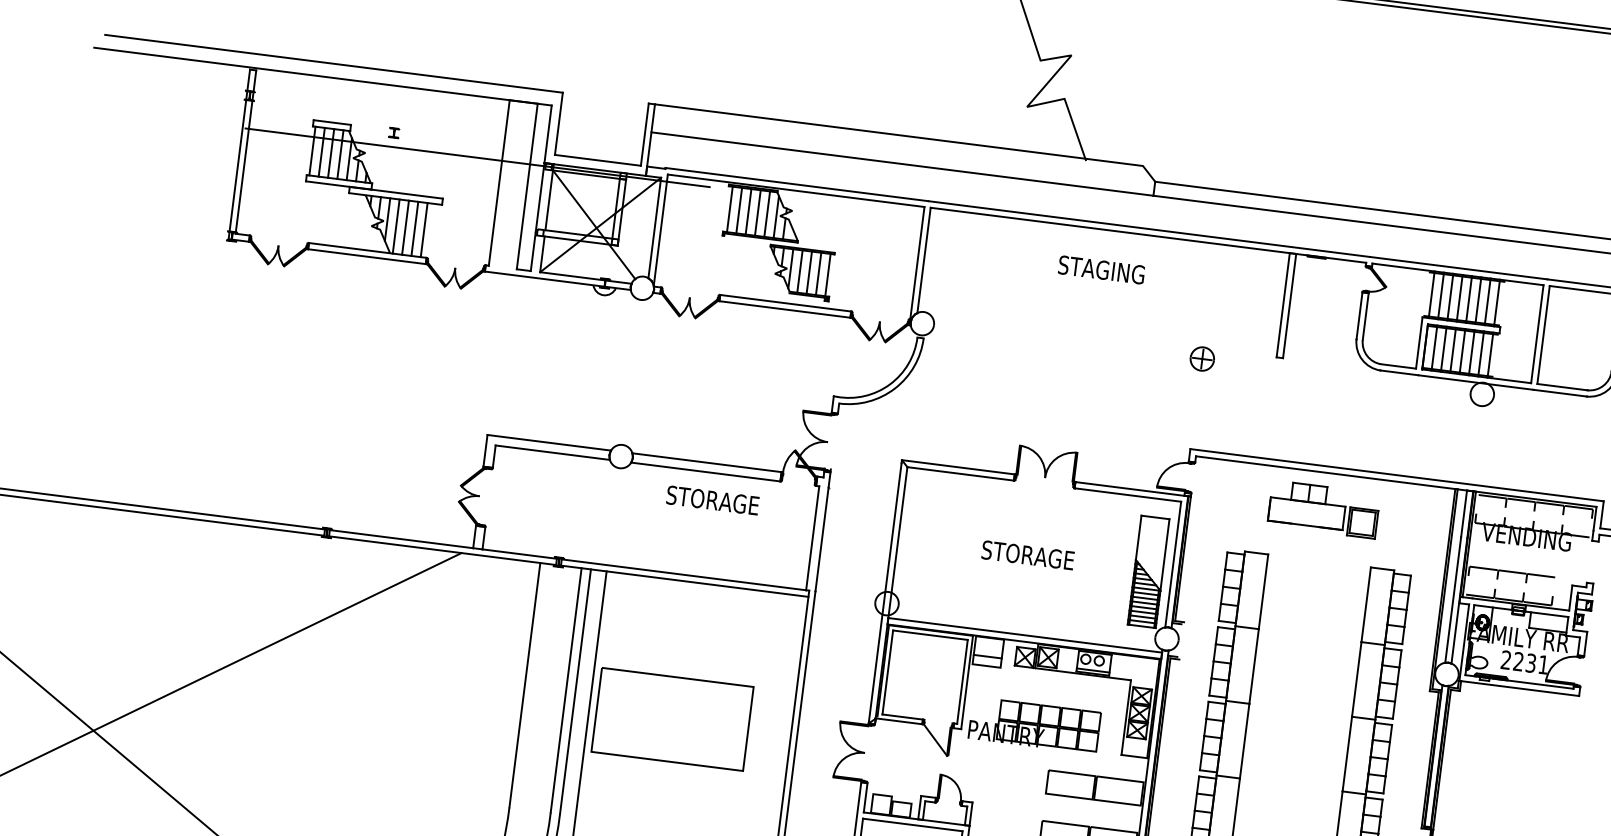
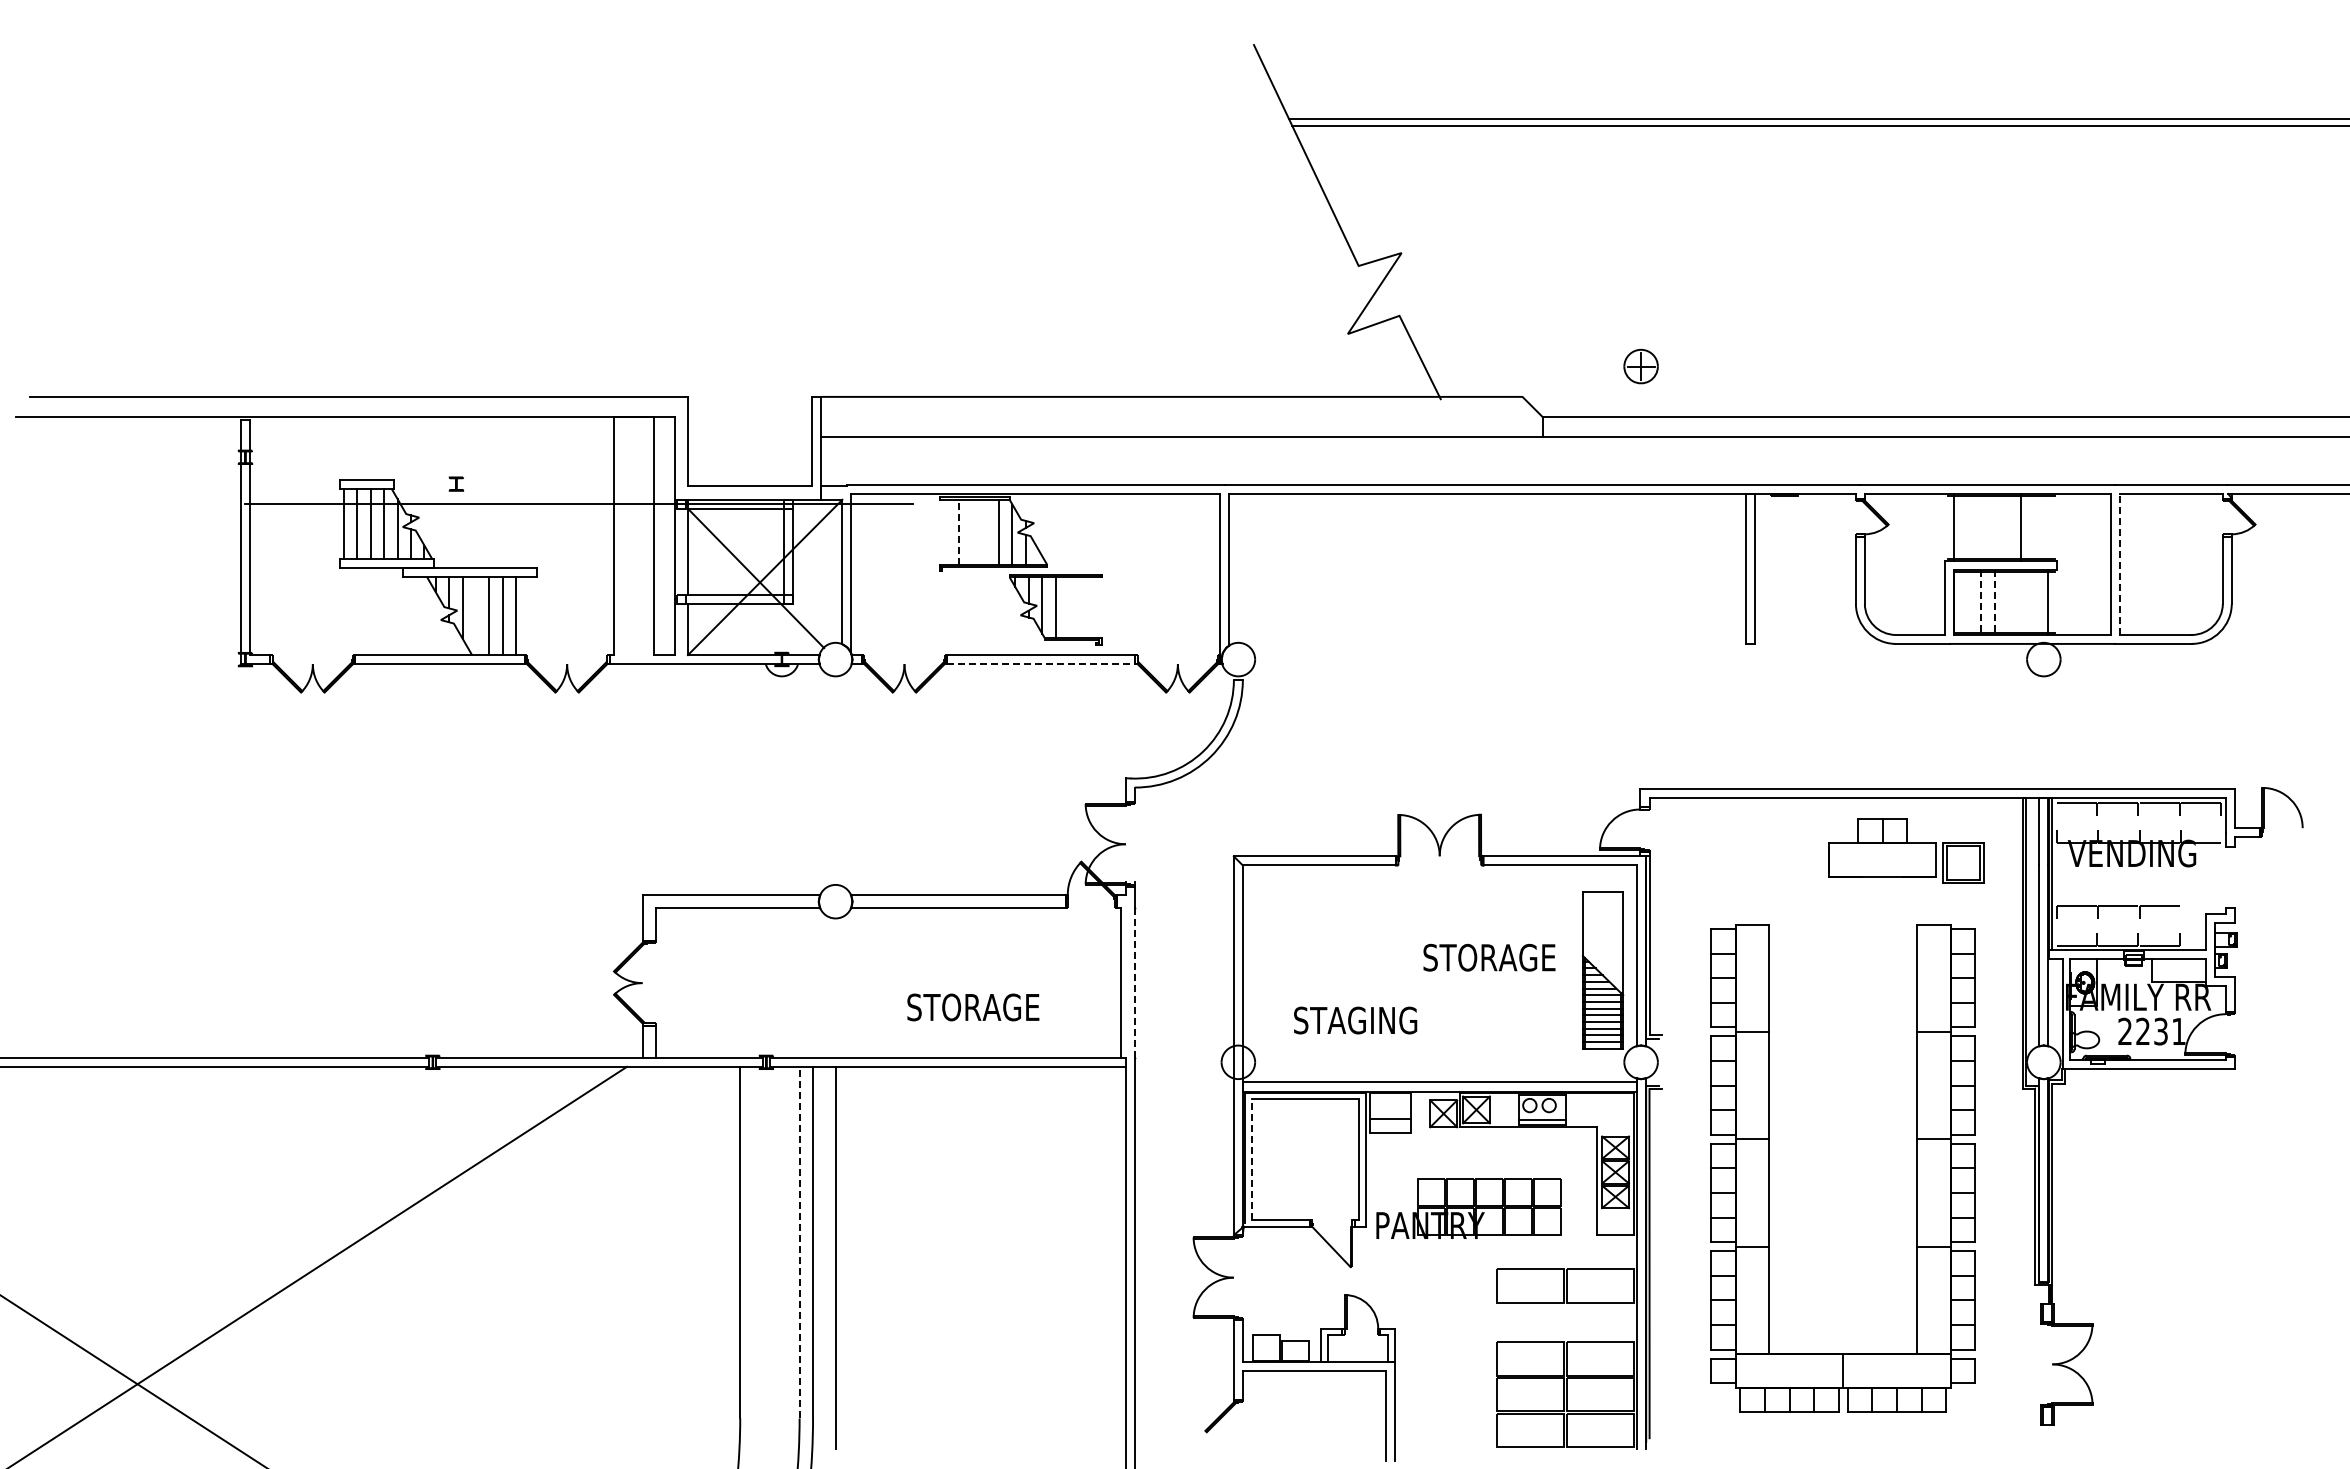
line: (730, 208) -> (945, 531), removed
line: (738, 210) -> (958, 532), solid -> dashed
line: (748, 211) -> (972, 531), removed
line: (757, 212) -> (985, 531), removed
line: (395, 226) -> (475, 616), removed
text: (1101, 269) -> (1355, 1020), moved
line: (809, 272) -> (1069, 607), removed
line: (818, 273) -> (1082, 607), removed
line: (827, 274) -> (1095, 607), removed
line: (1440, 295) -> (1967, 527), removed
line: (1450, 297) -> (1981, 527), removed
line: (1459, 298) -> (1994, 527), removed
line: (1469, 299) -> (2008, 527), removed
line: (1487, 301) -> (2034, 527), removed
line: (1497, 302) -> (2048, 527), removed
line: (785, 309) -> (1041, 664), solid -> dashed
line: (1543, 334) -> (2119, 564), solid -> dashed
line: (1434, 348) -> (1967, 602), removed
line: (1443, 349) -> (1981, 603), solid -> dashed
line: (1452, 351) -> (1994, 603), solid -> dashed
line: (1462, 351) -> (2008, 602), removed
line: (1471, 352) -> (2021, 602), removed
line: (1480, 353) -> (2034, 602), removed
part: (1201, 358) -> (1640, 366), moved
text: (712, 500) -> (973, 1007), moved
part: (1324, 509) -> (1906, 850), moved
line: (821, 539) -> (1134, 983), solid -> dashed
text: (1028, 555) -> (1489, 957), moved
line: (887, 672) -> (1251, 1159), solid -> dashed
line: (566, 690) -> (799, 1242), solid -> dashed
part: (672, 719) -> (955, 1264), removed

